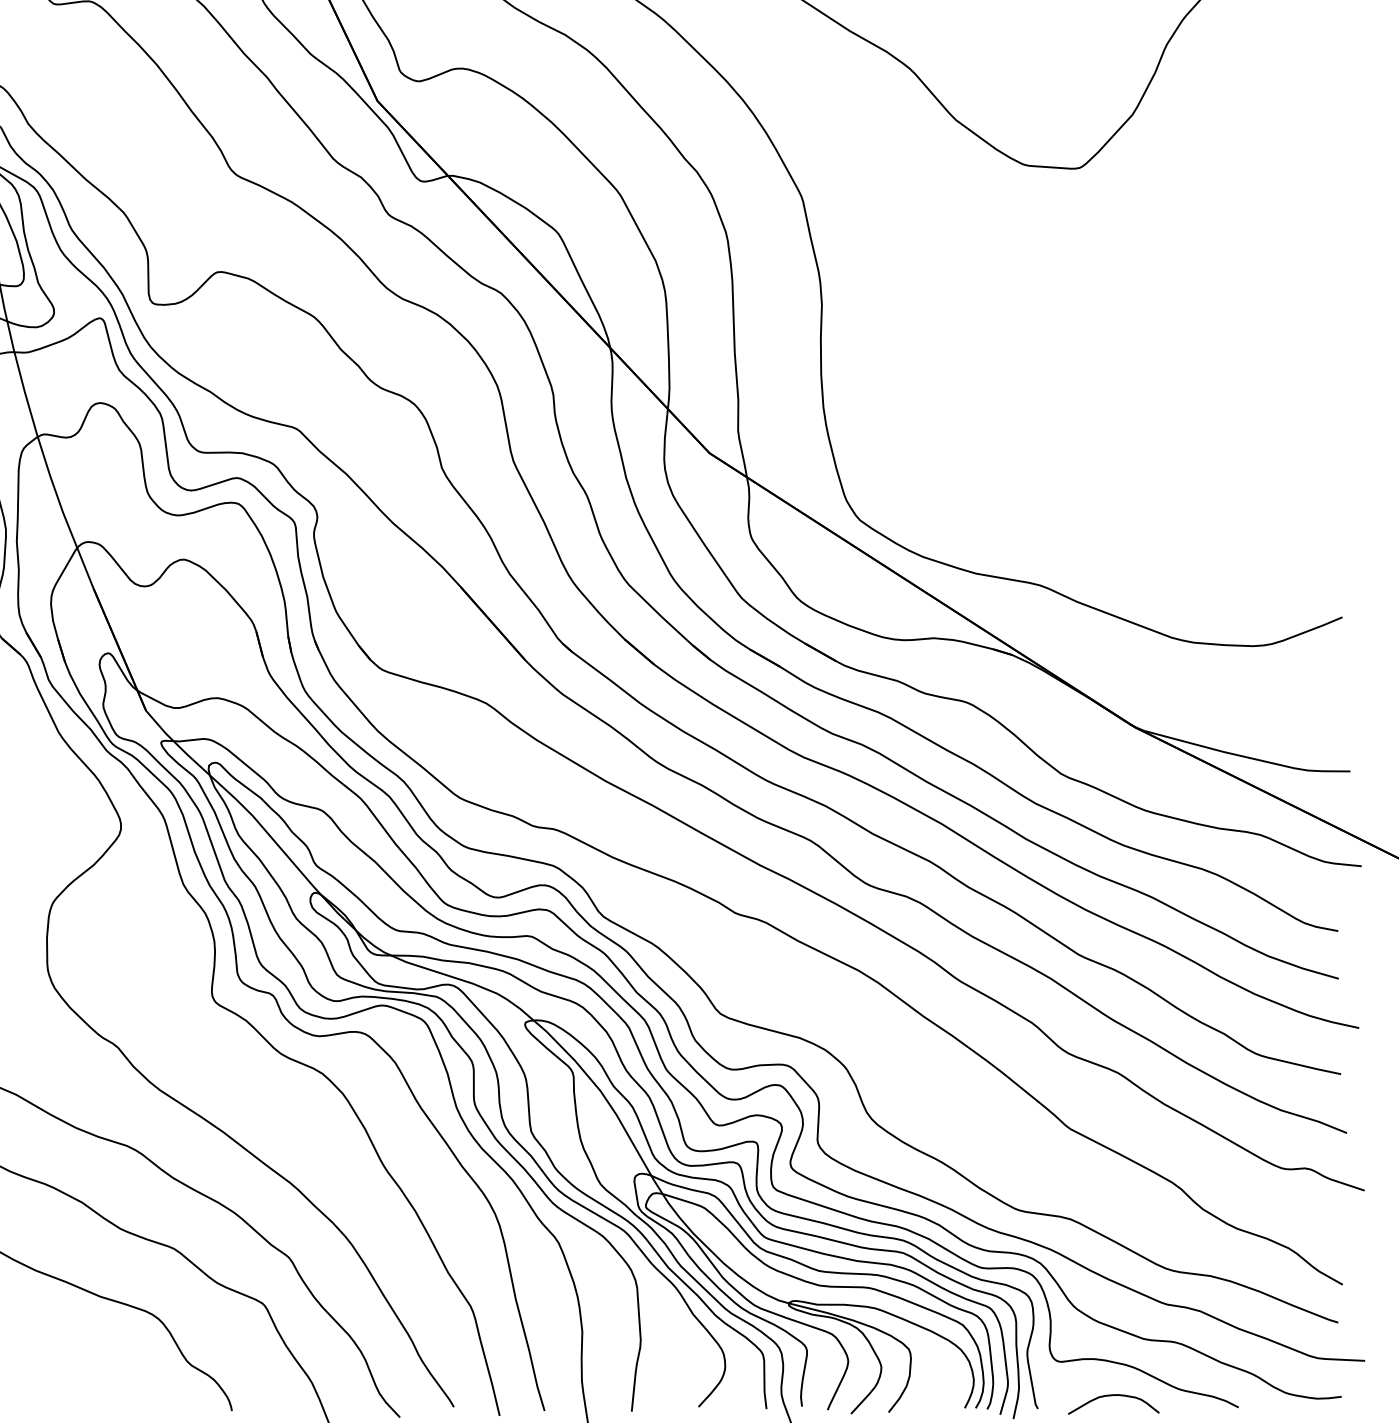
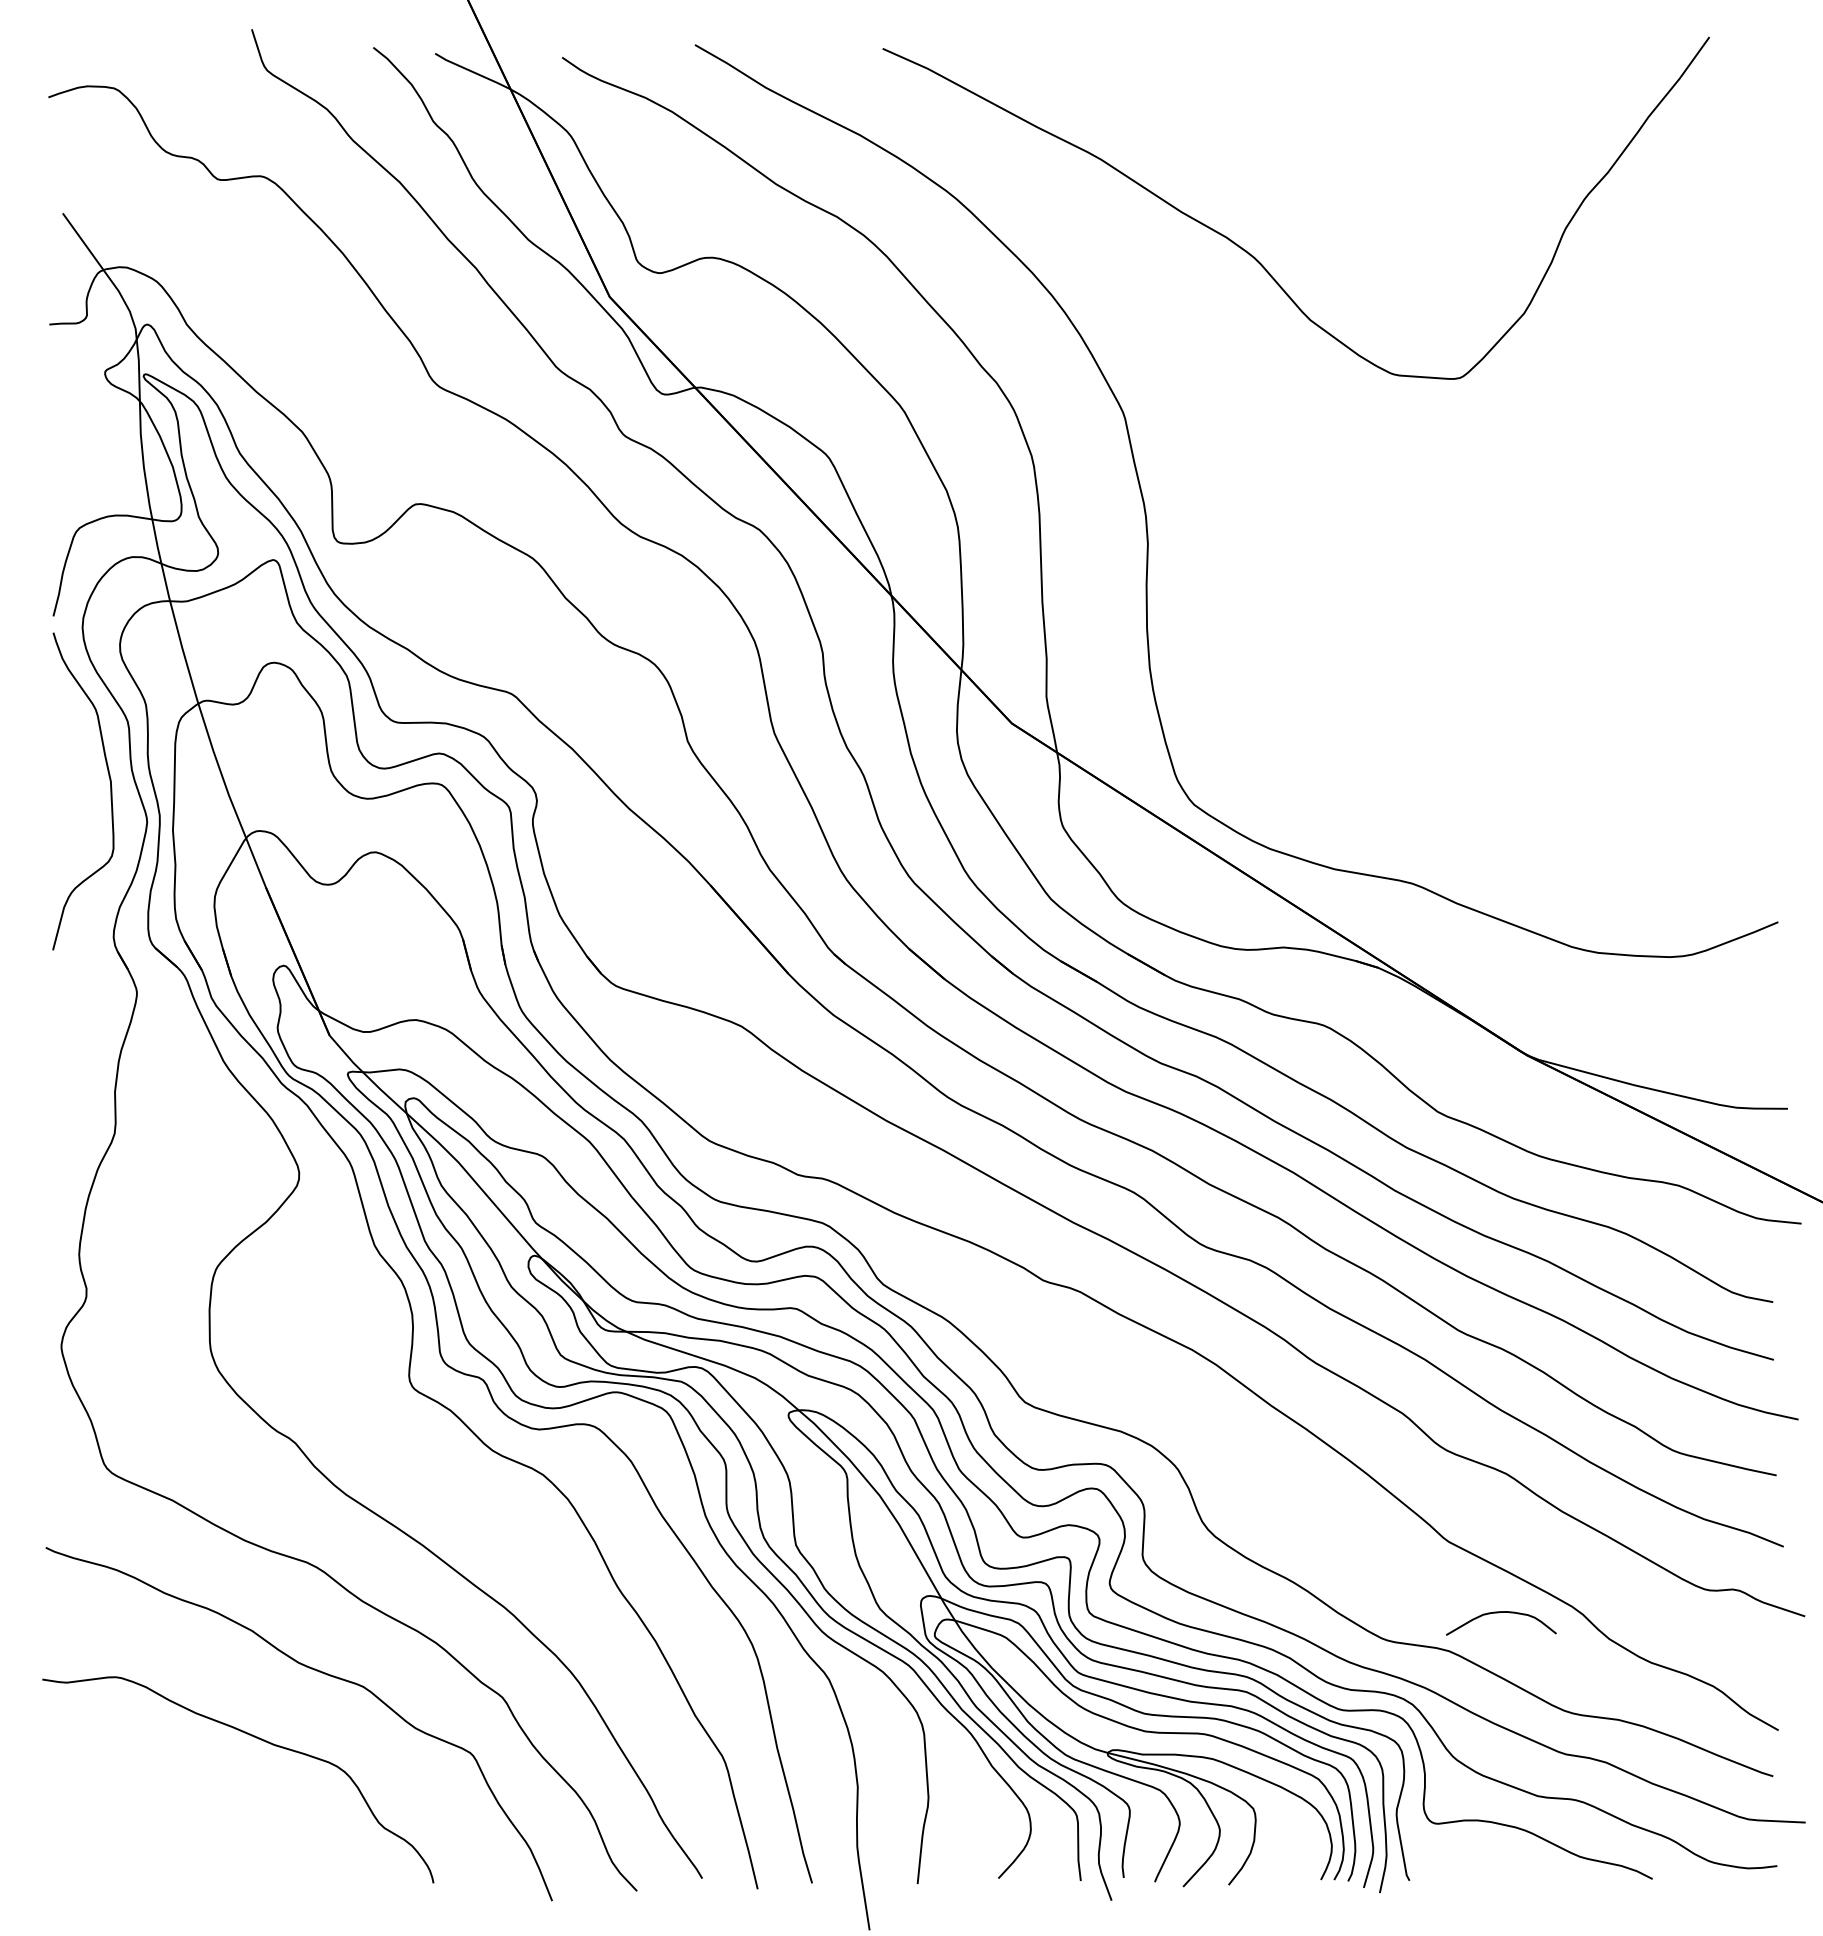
curve: (1111, 1396) -> (1498, 1613), moved

